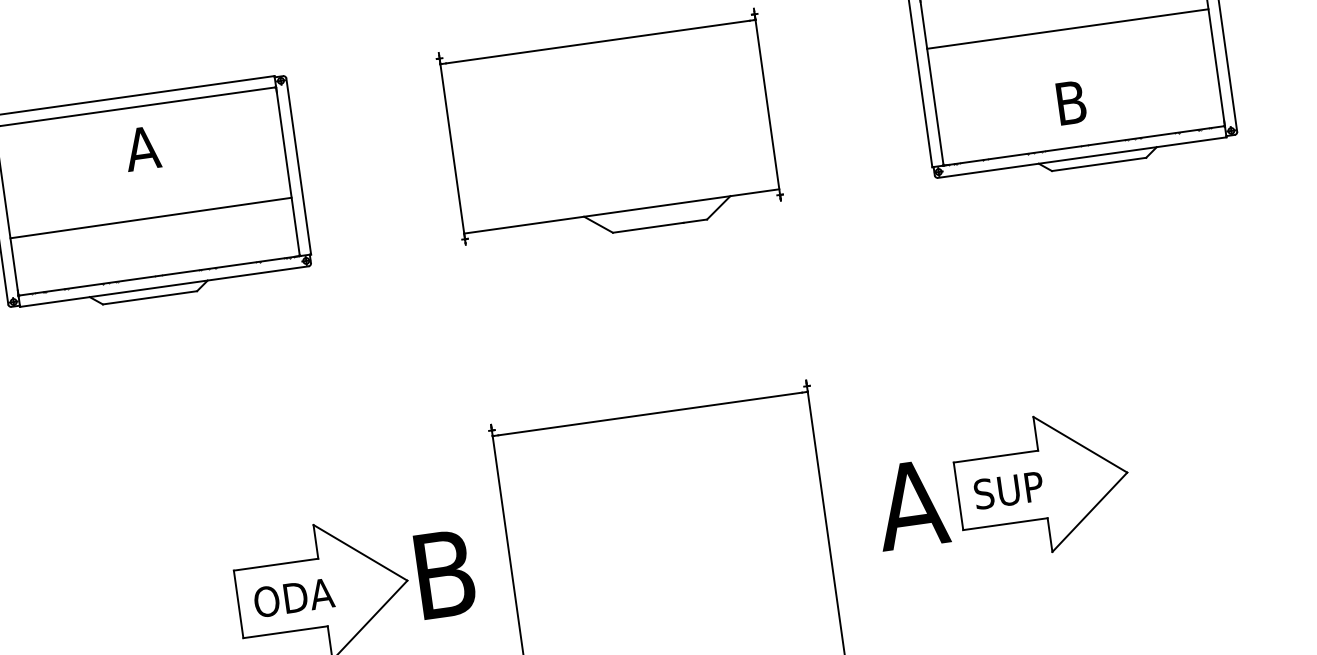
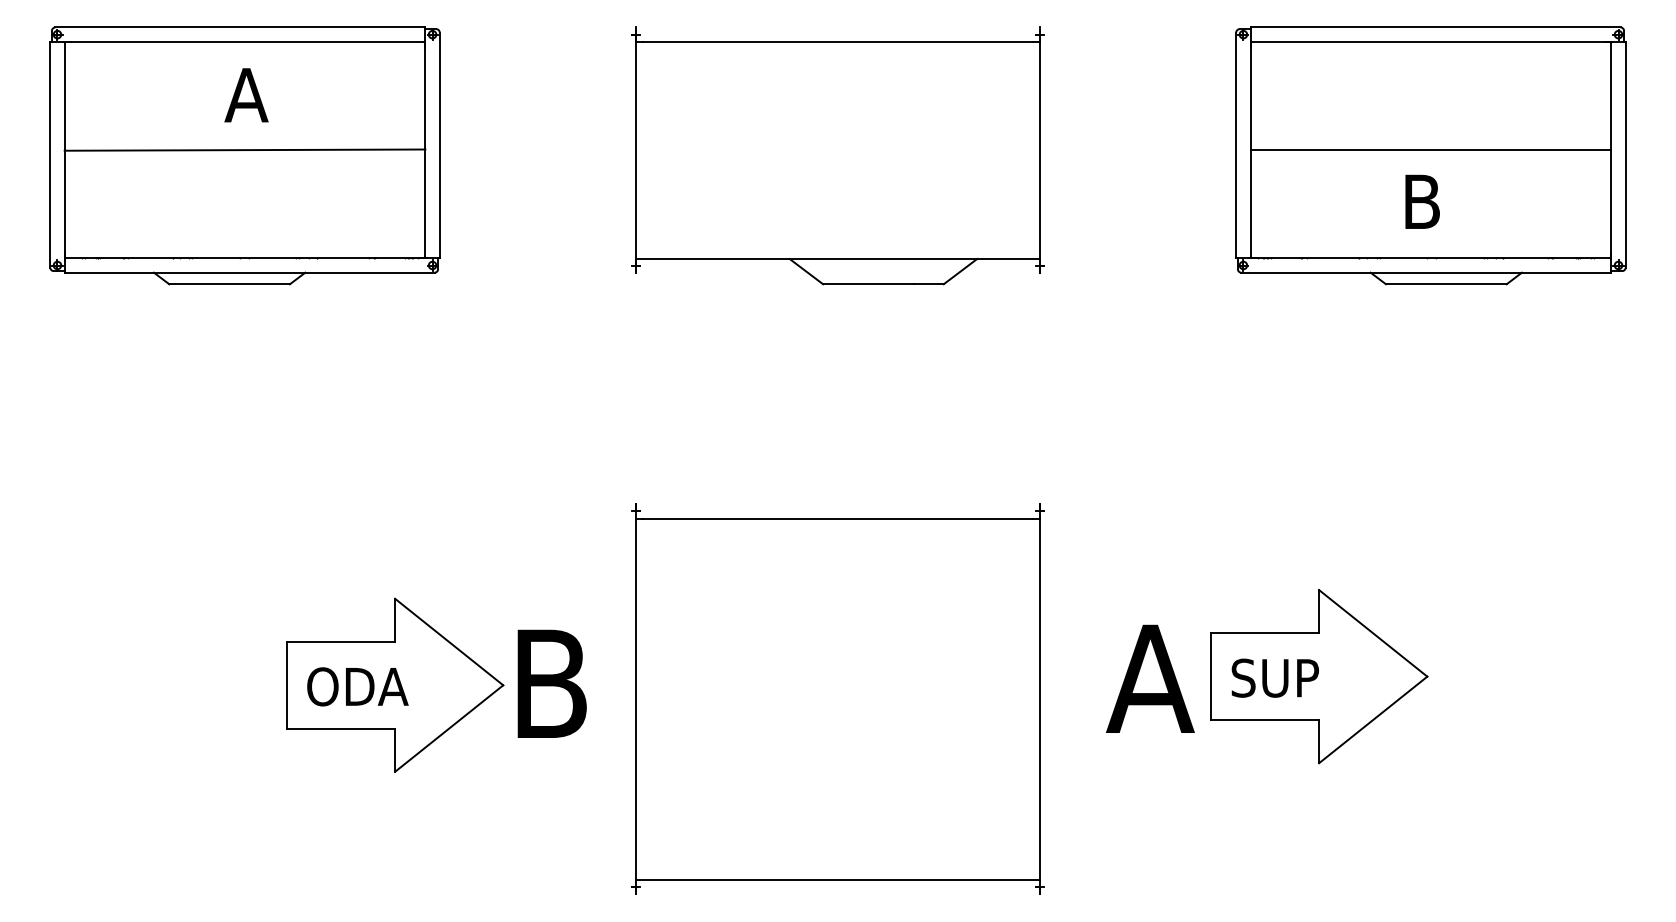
line: (1067, 29) -> (1430, 149), moved
line: (150, 217) -> (244, 149), moved

